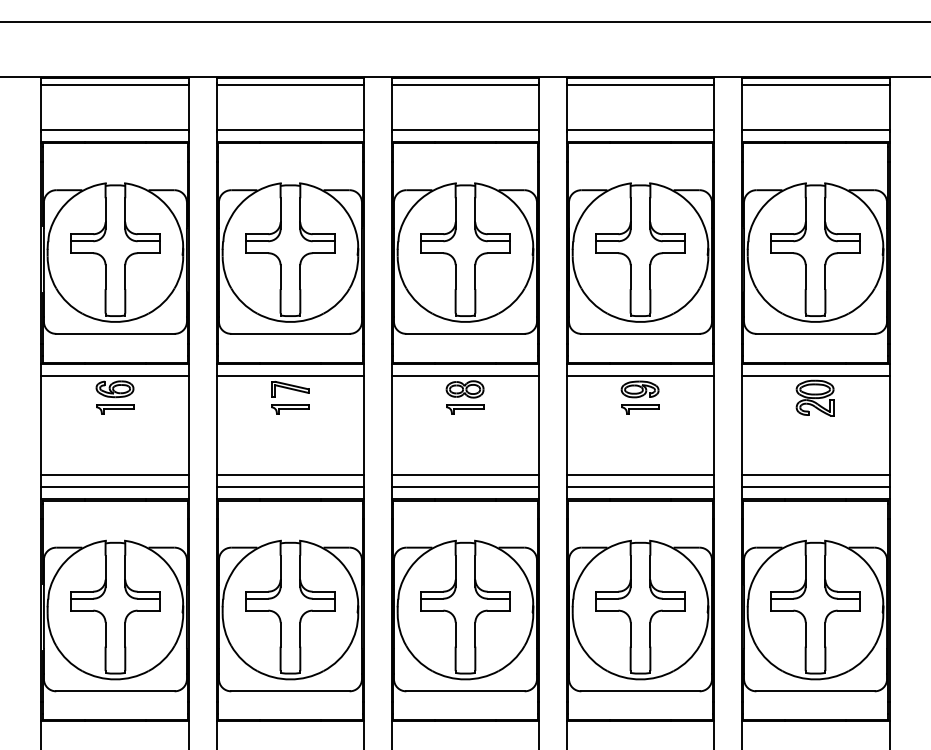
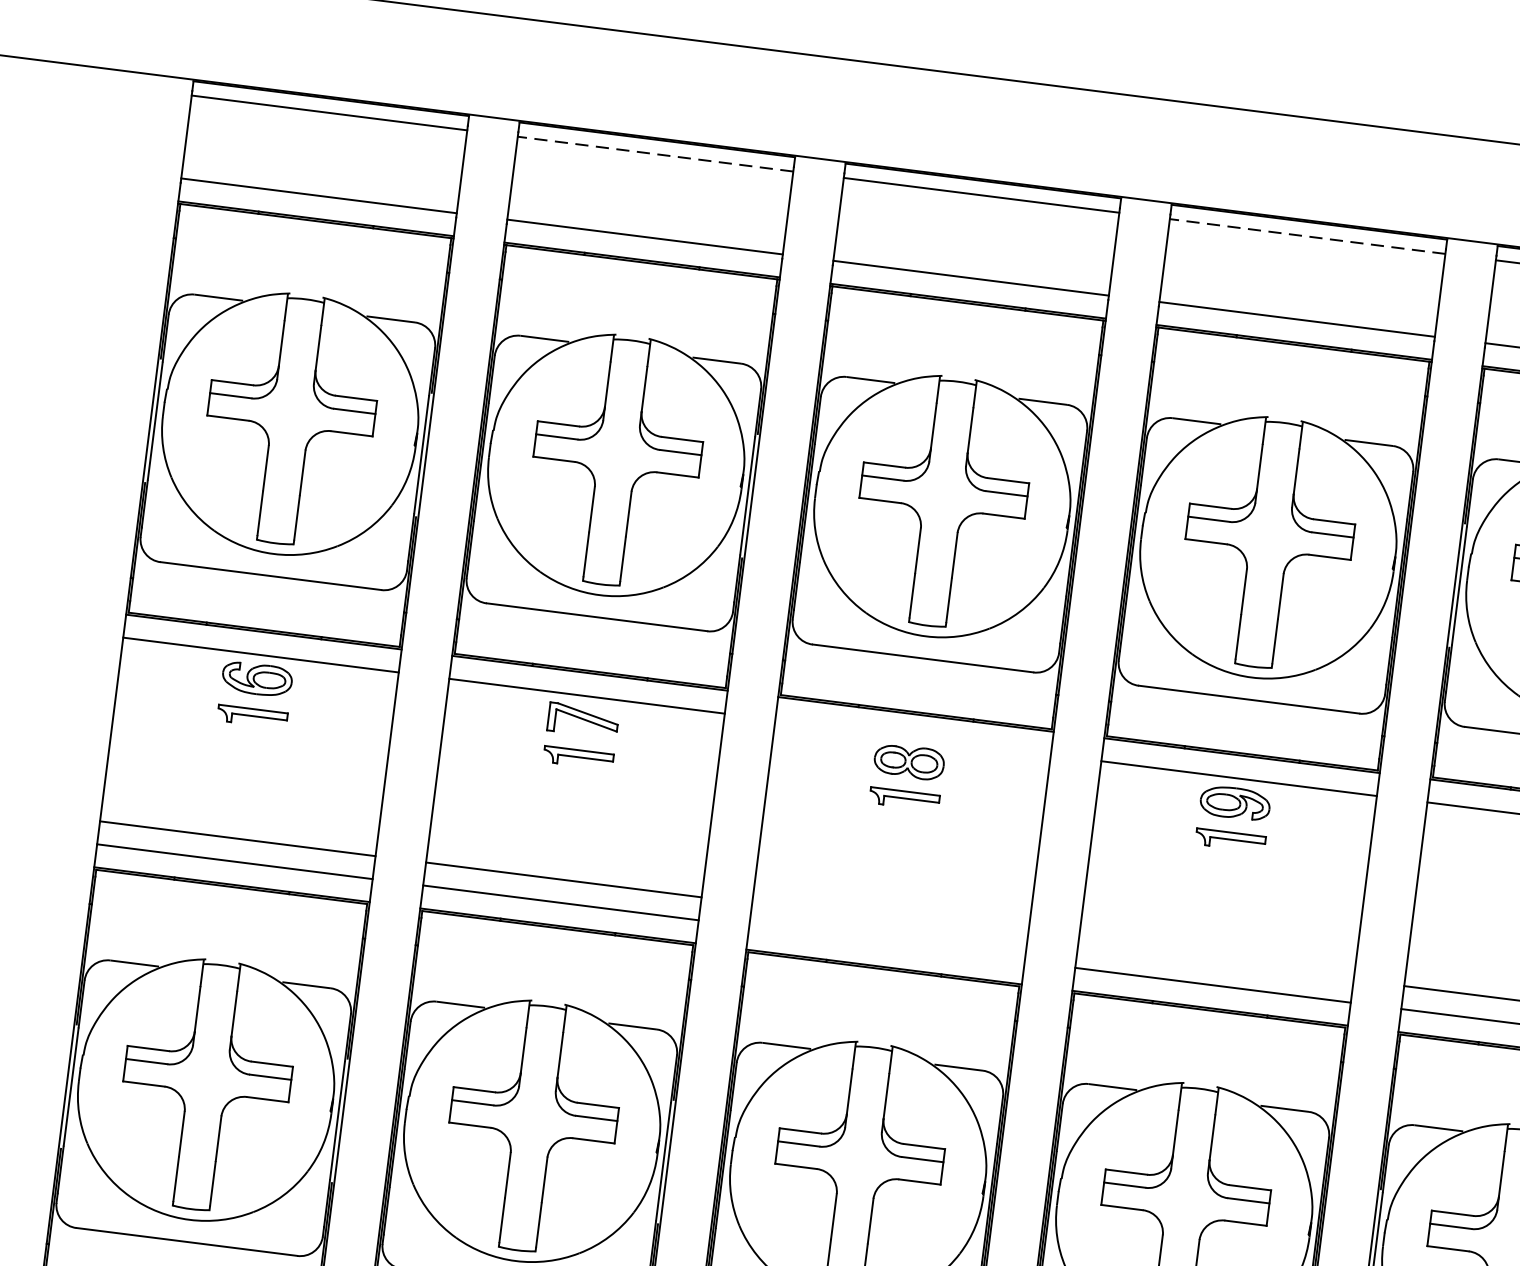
line: (290, 85) -> (655, 154), solid -> dashed
line: (640, 85) -> (1307, 237), solid -> dashed
line: (465, 376) -> (913, 737), removed
line: (465, 474) -> (890, 920), removed
line: (640, 474) -> (1216, 961), removed
line: (465, 487) -> (886, 944), removed

